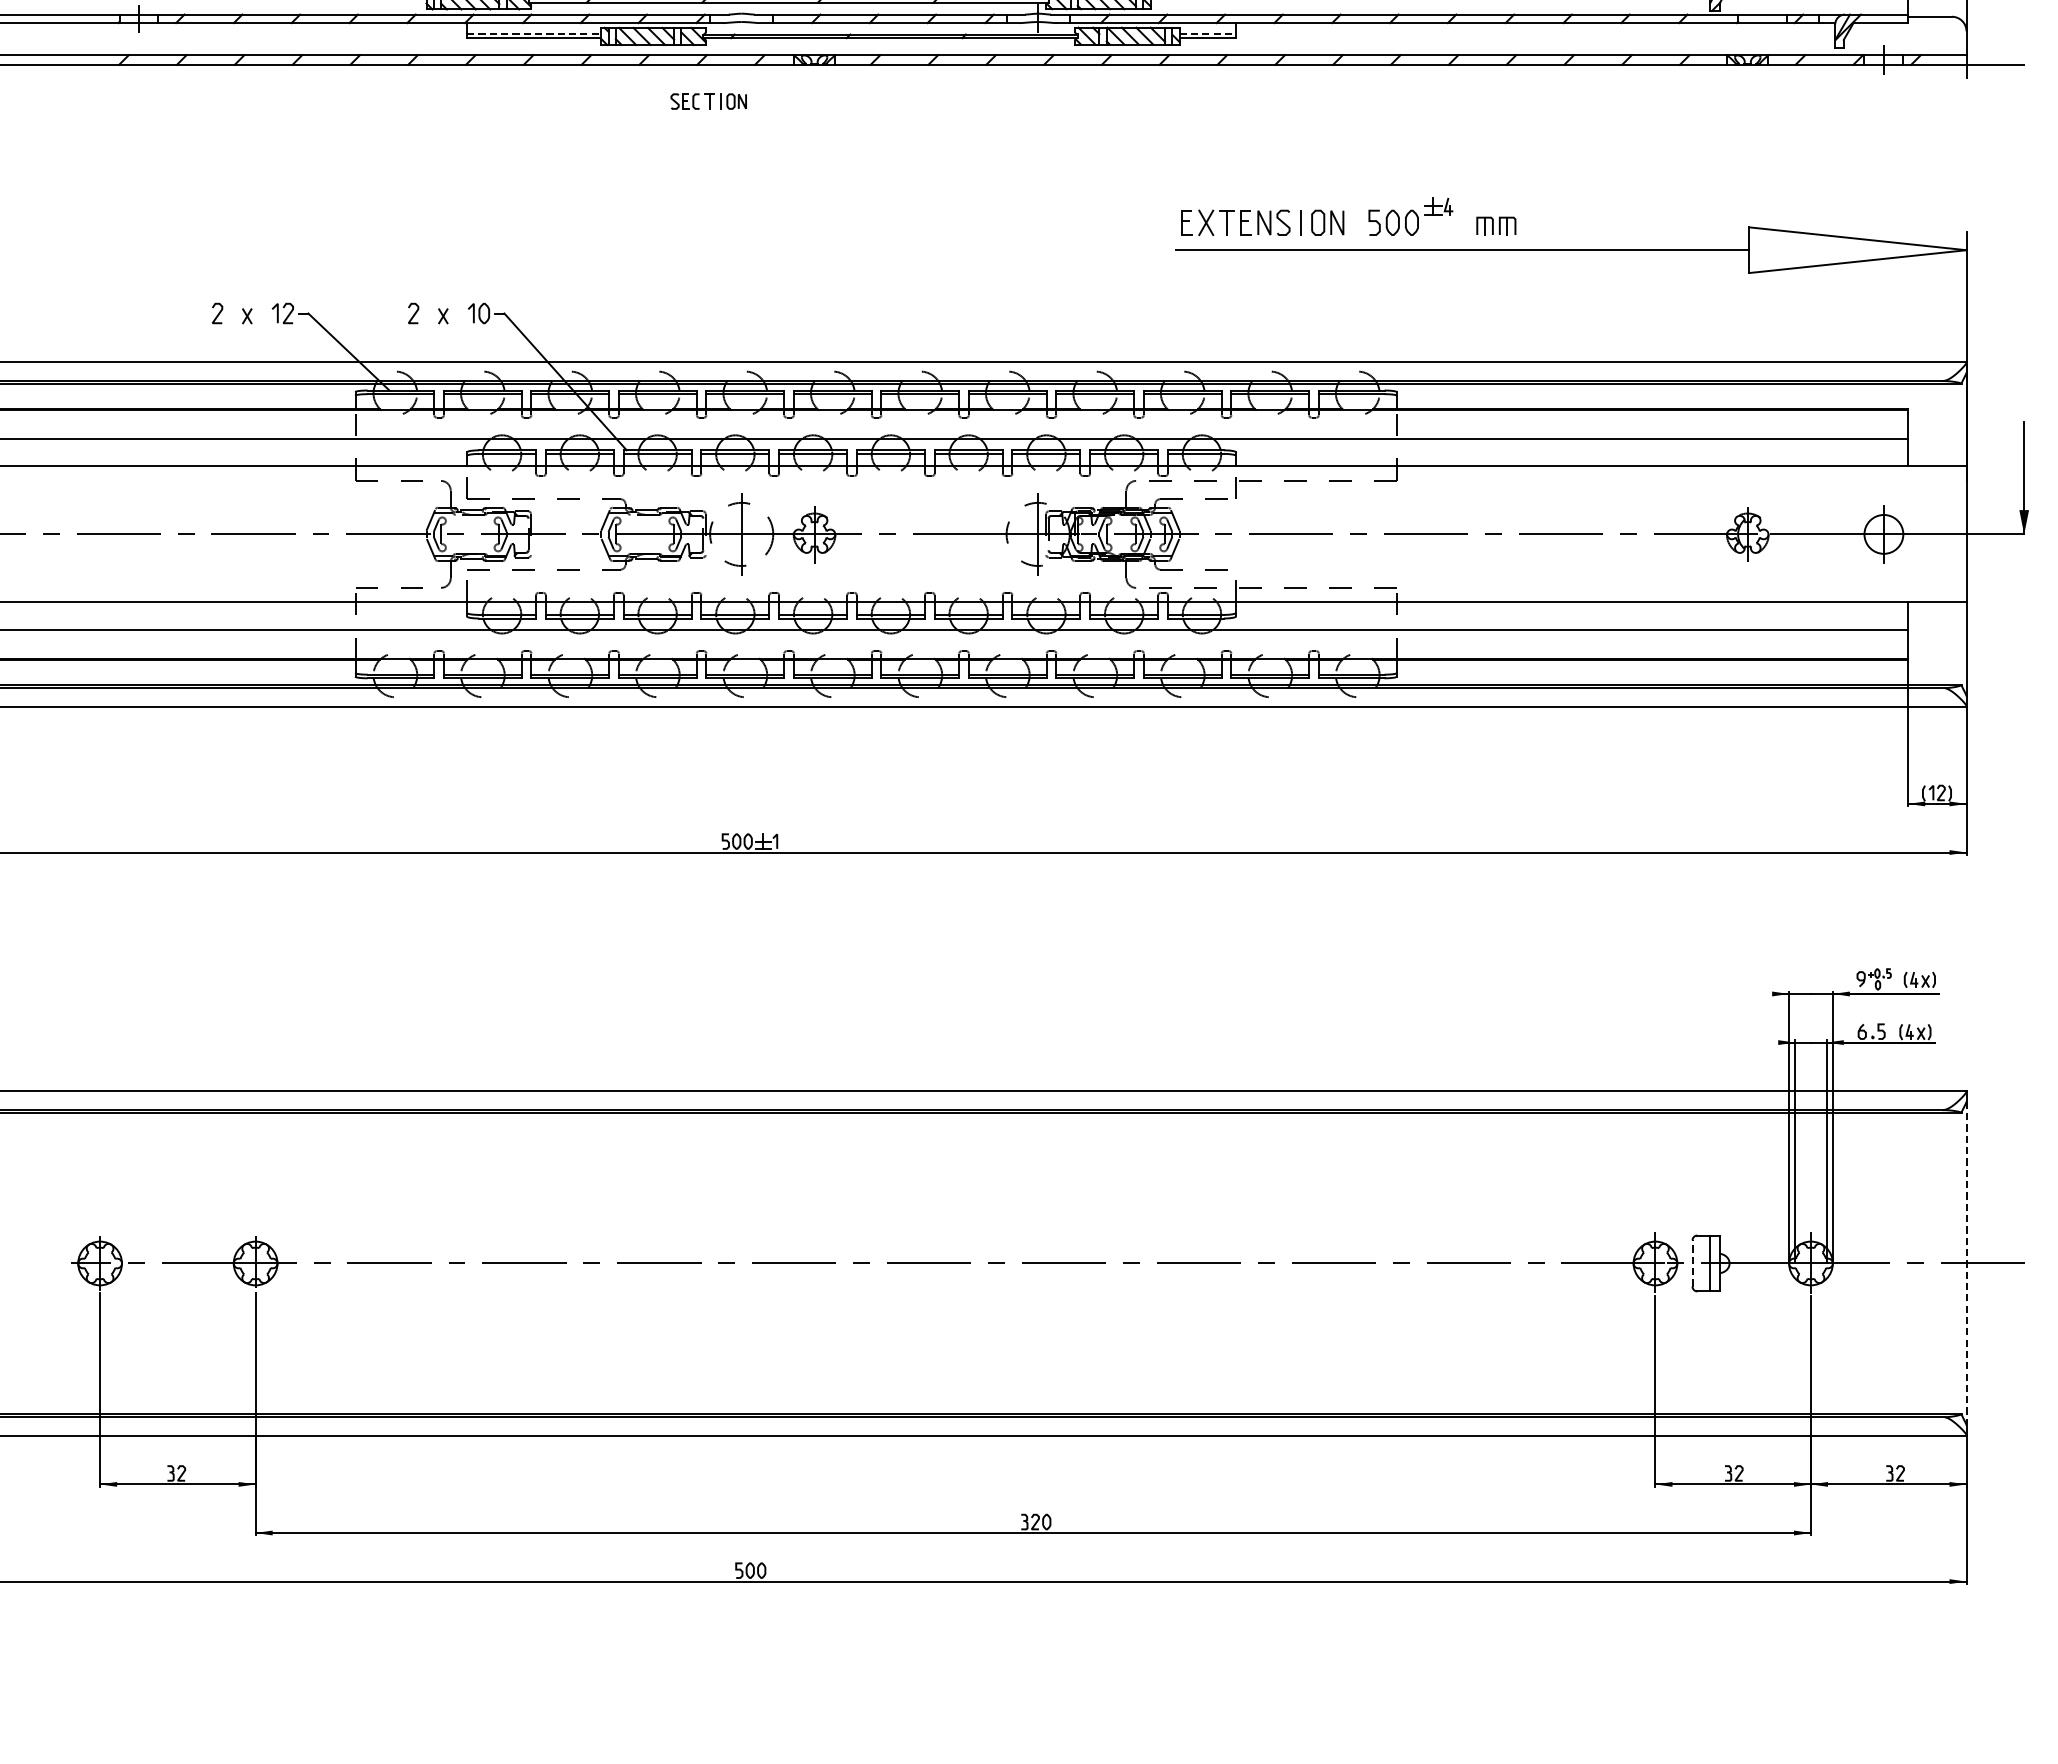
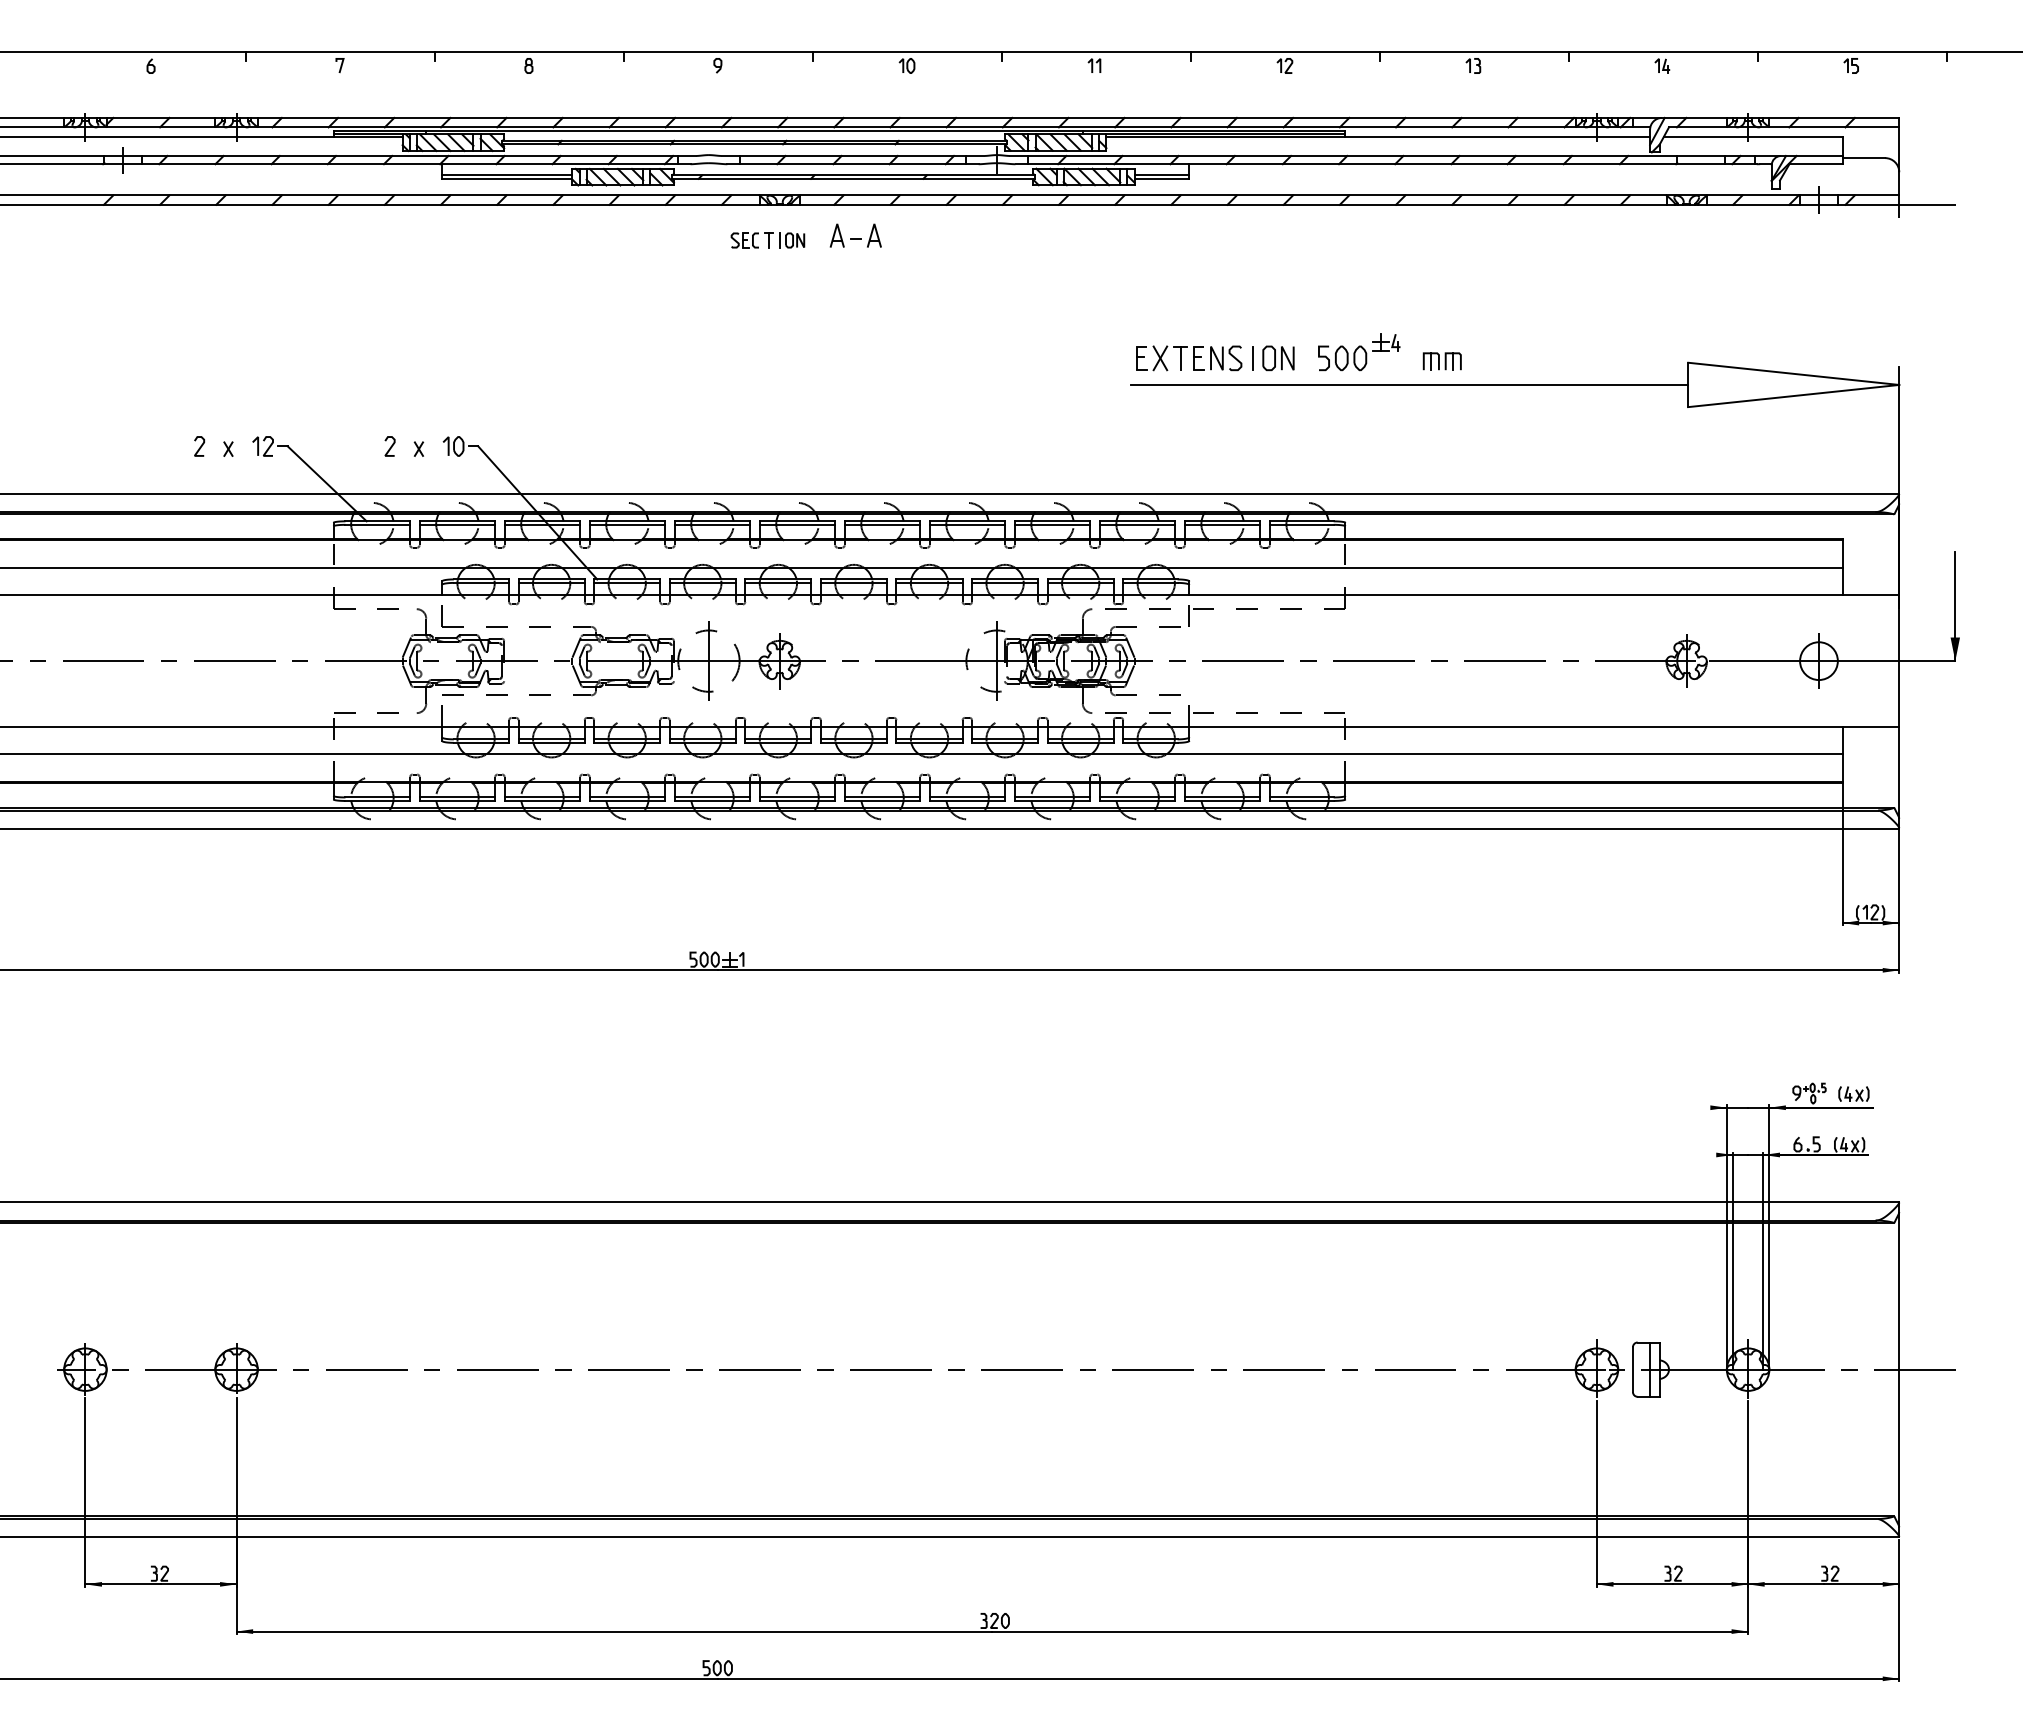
line: (534, 33) -> (507, 174), dashed -> solid
line: (1208, 33) -> (1162, 174), dashed -> solid
part: (892, 96) -> (855, 235), added
part: (708, 101) -> (767, 240), moved
line: (1692, 1263) -> (1632, 1369), dashed -> solid
line: (1966, 1264) -> (1899, 1370), dashed -> solid

